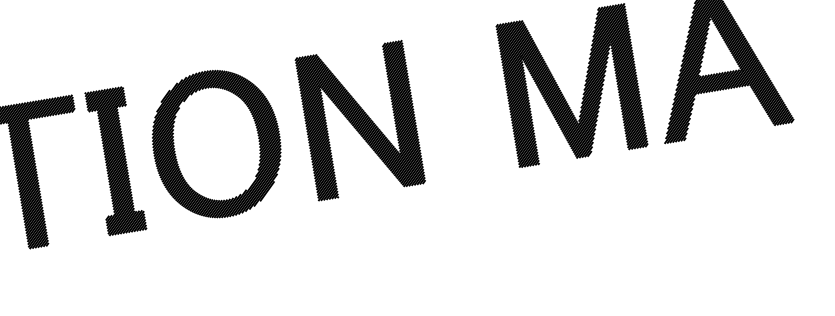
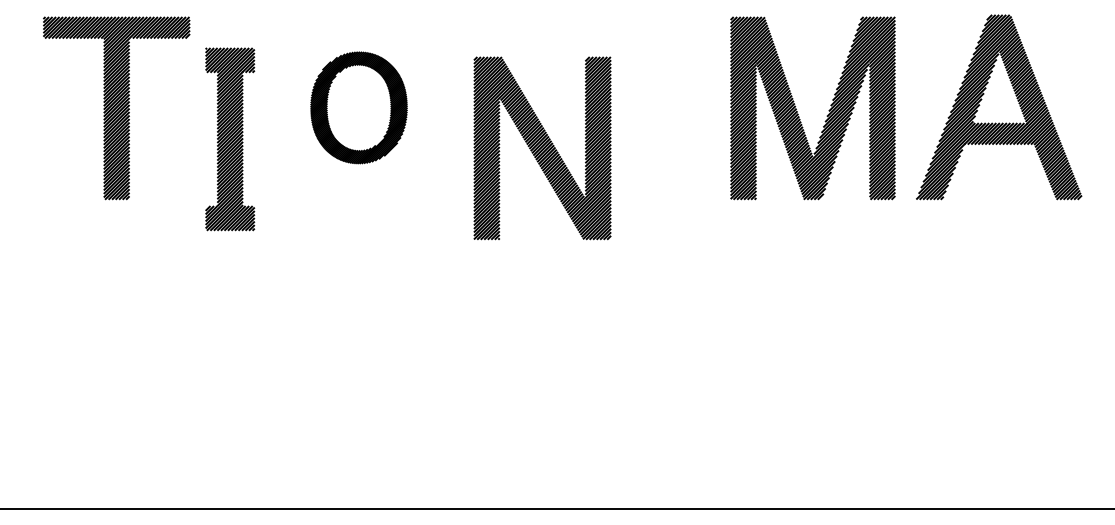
part: (360, 120) -> (542, 148), moved
part: (216, 143) -> (358, 107), size x0.6
part: (116, 161) -> (230, 139), moved

